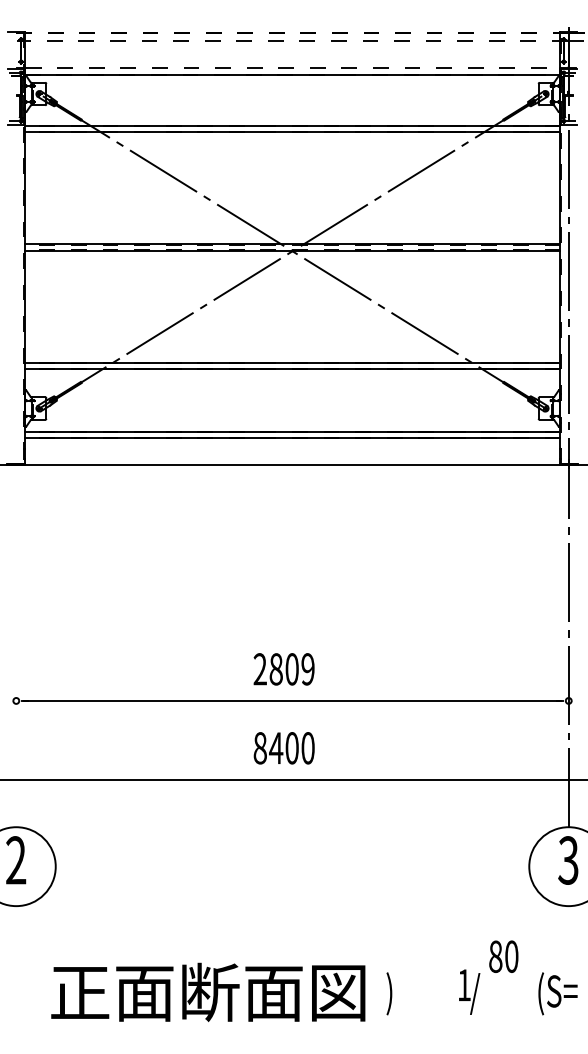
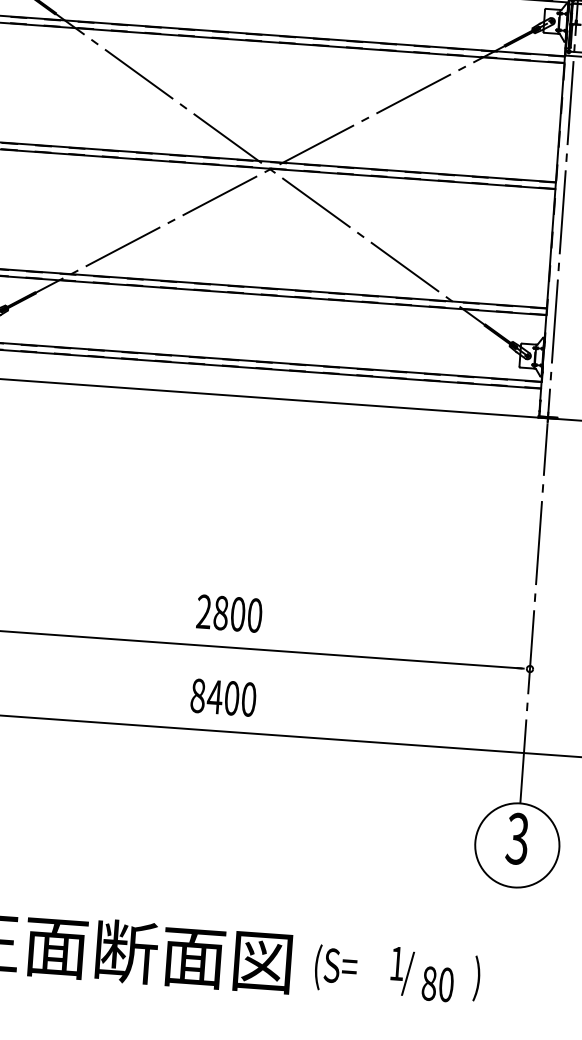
text: (307, 669) -> (254, 615), 2809 -> 2800
text: (503, 956) -> (437, 983), moved
text: (406, 993) -> (334, 968), ) -> (S=
text: (557, 993) -> (495, 979), (S= -> )

